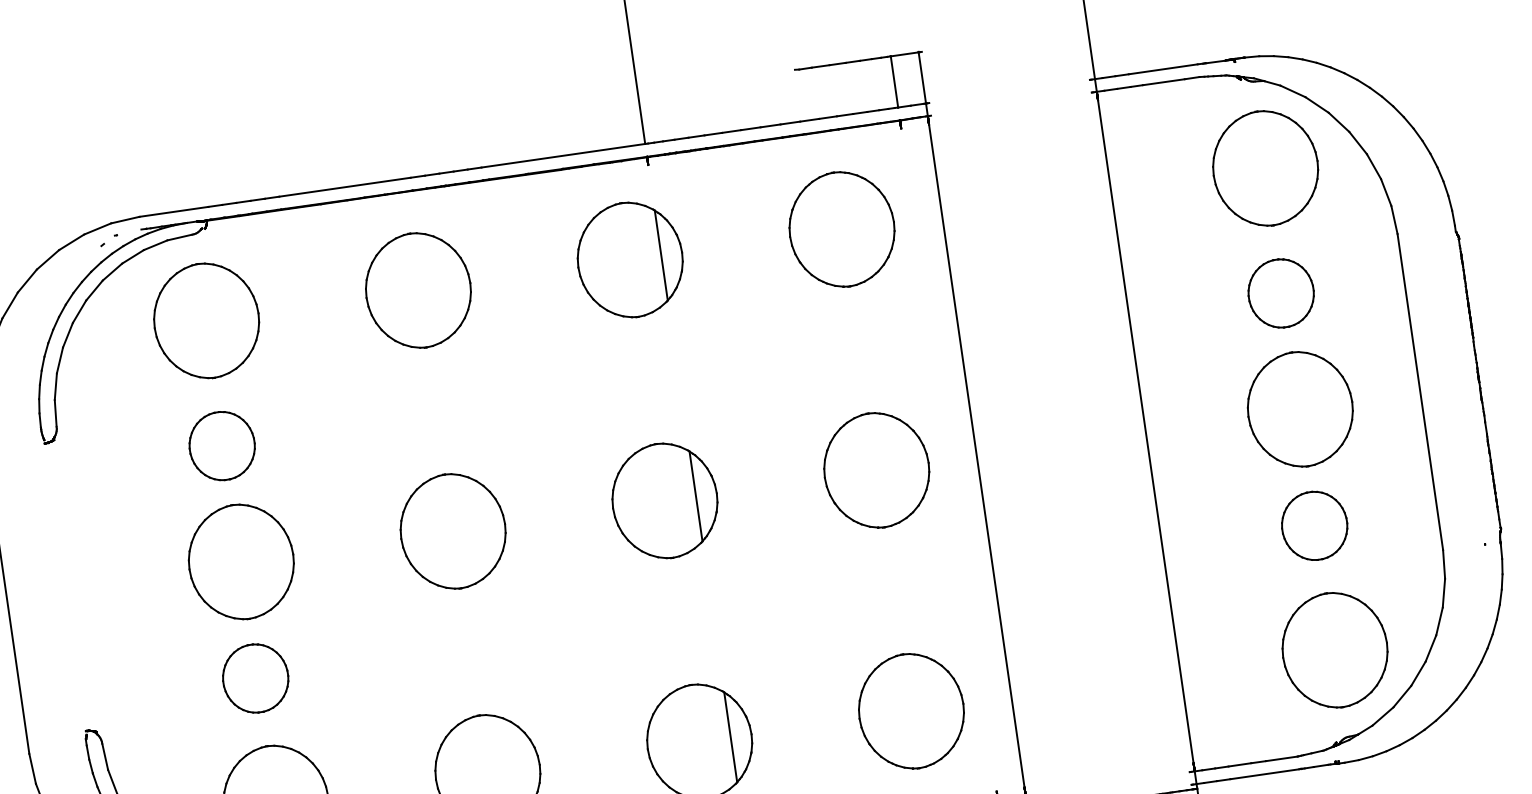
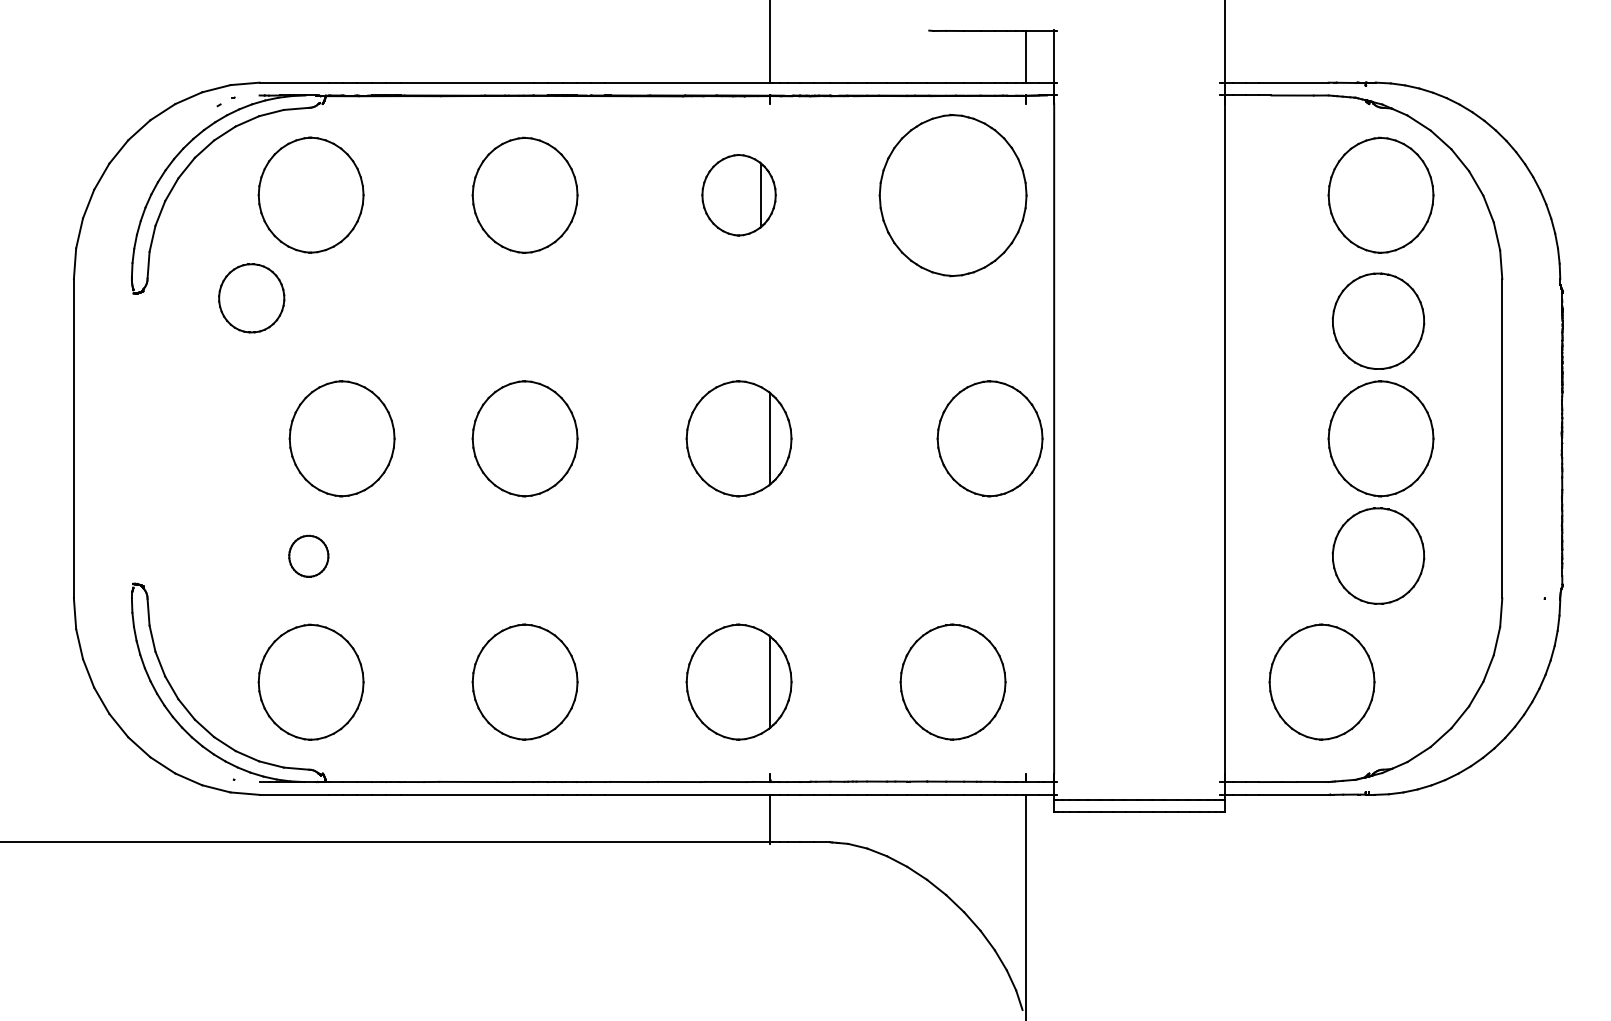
part: (841, 228) -> (952, 194), size x1.4
part: (629, 259) -> (738, 194), size x0.7
part: (1281, 293) -> (1378, 321), size x1.4
part: (222, 446) -> (251, 298), moved
part: (876, 470) -> (989, 438), moved
part: (1314, 526) -> (1378, 556), size x1.4
part: (240, 561) -> (341, 438), moved
part: (1334, 649) -> (1321, 681), moved
part: (255, 678) -> (308, 556), size x0.6

